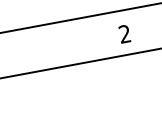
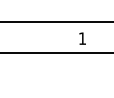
text: (123, 34) -> (81, 38), 2 -> 1

